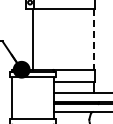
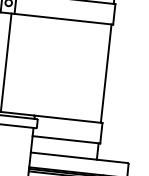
line: (94, 39) -> (106, 73), dashed -> solid

